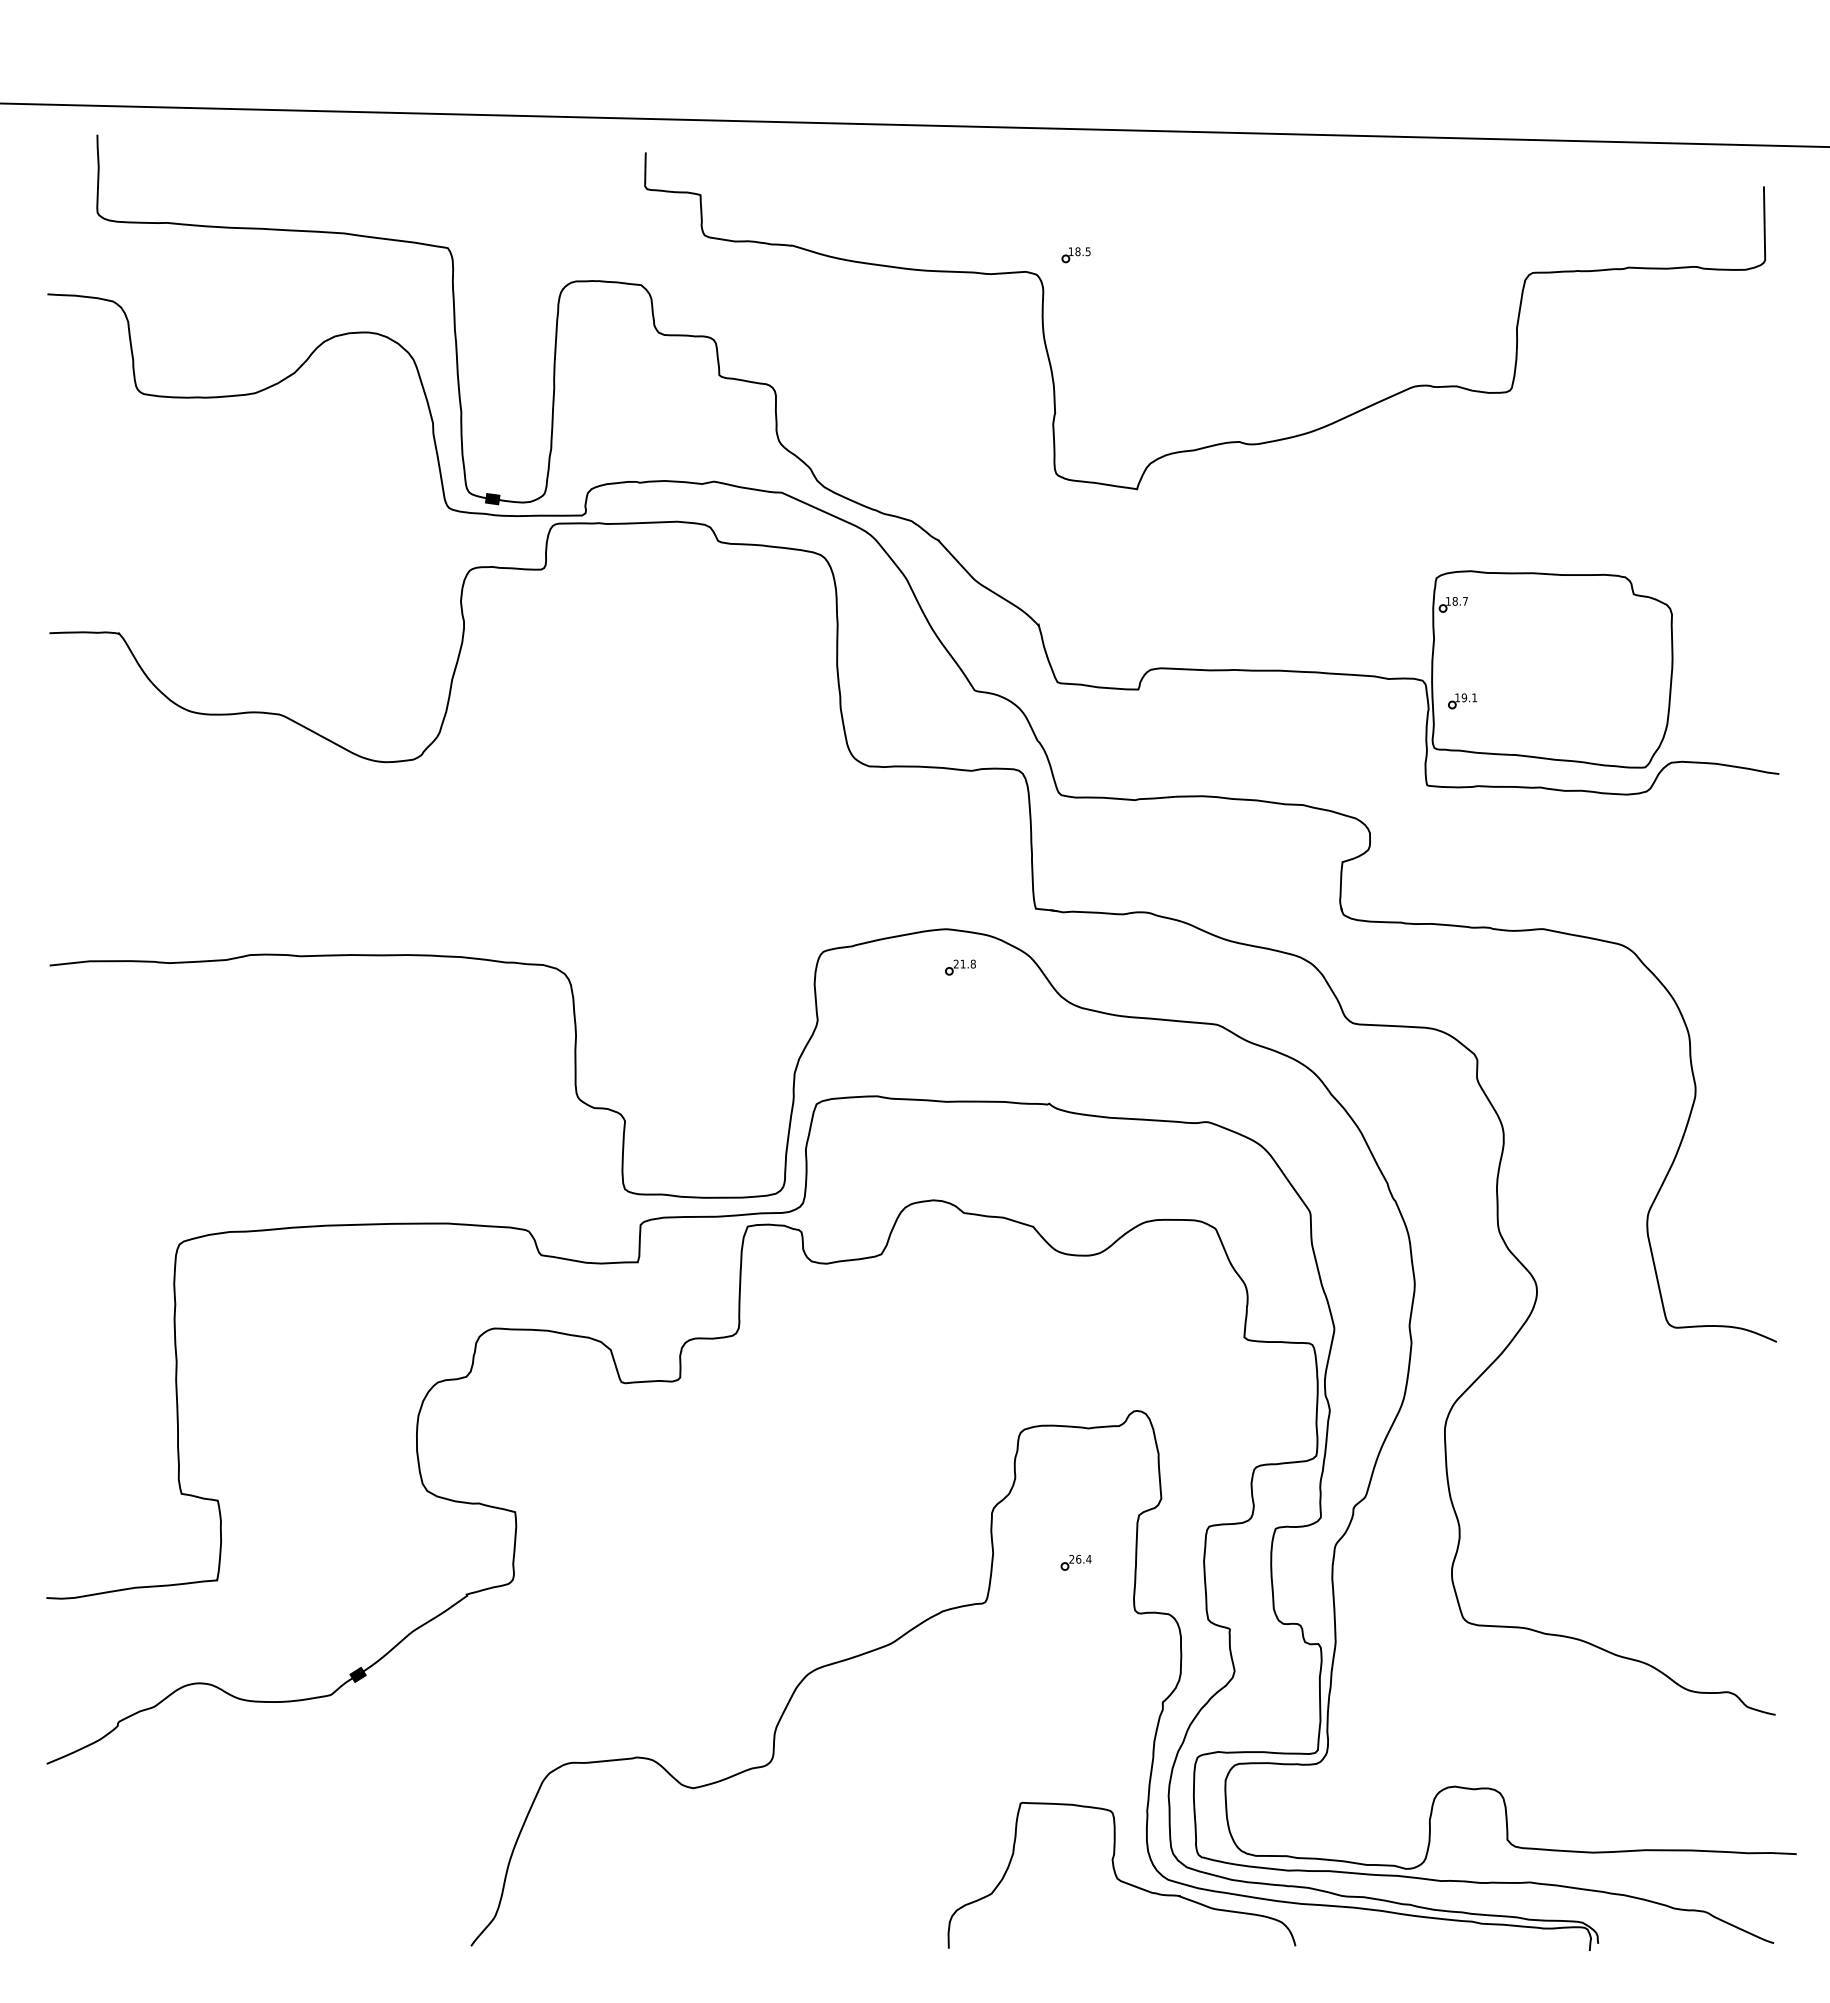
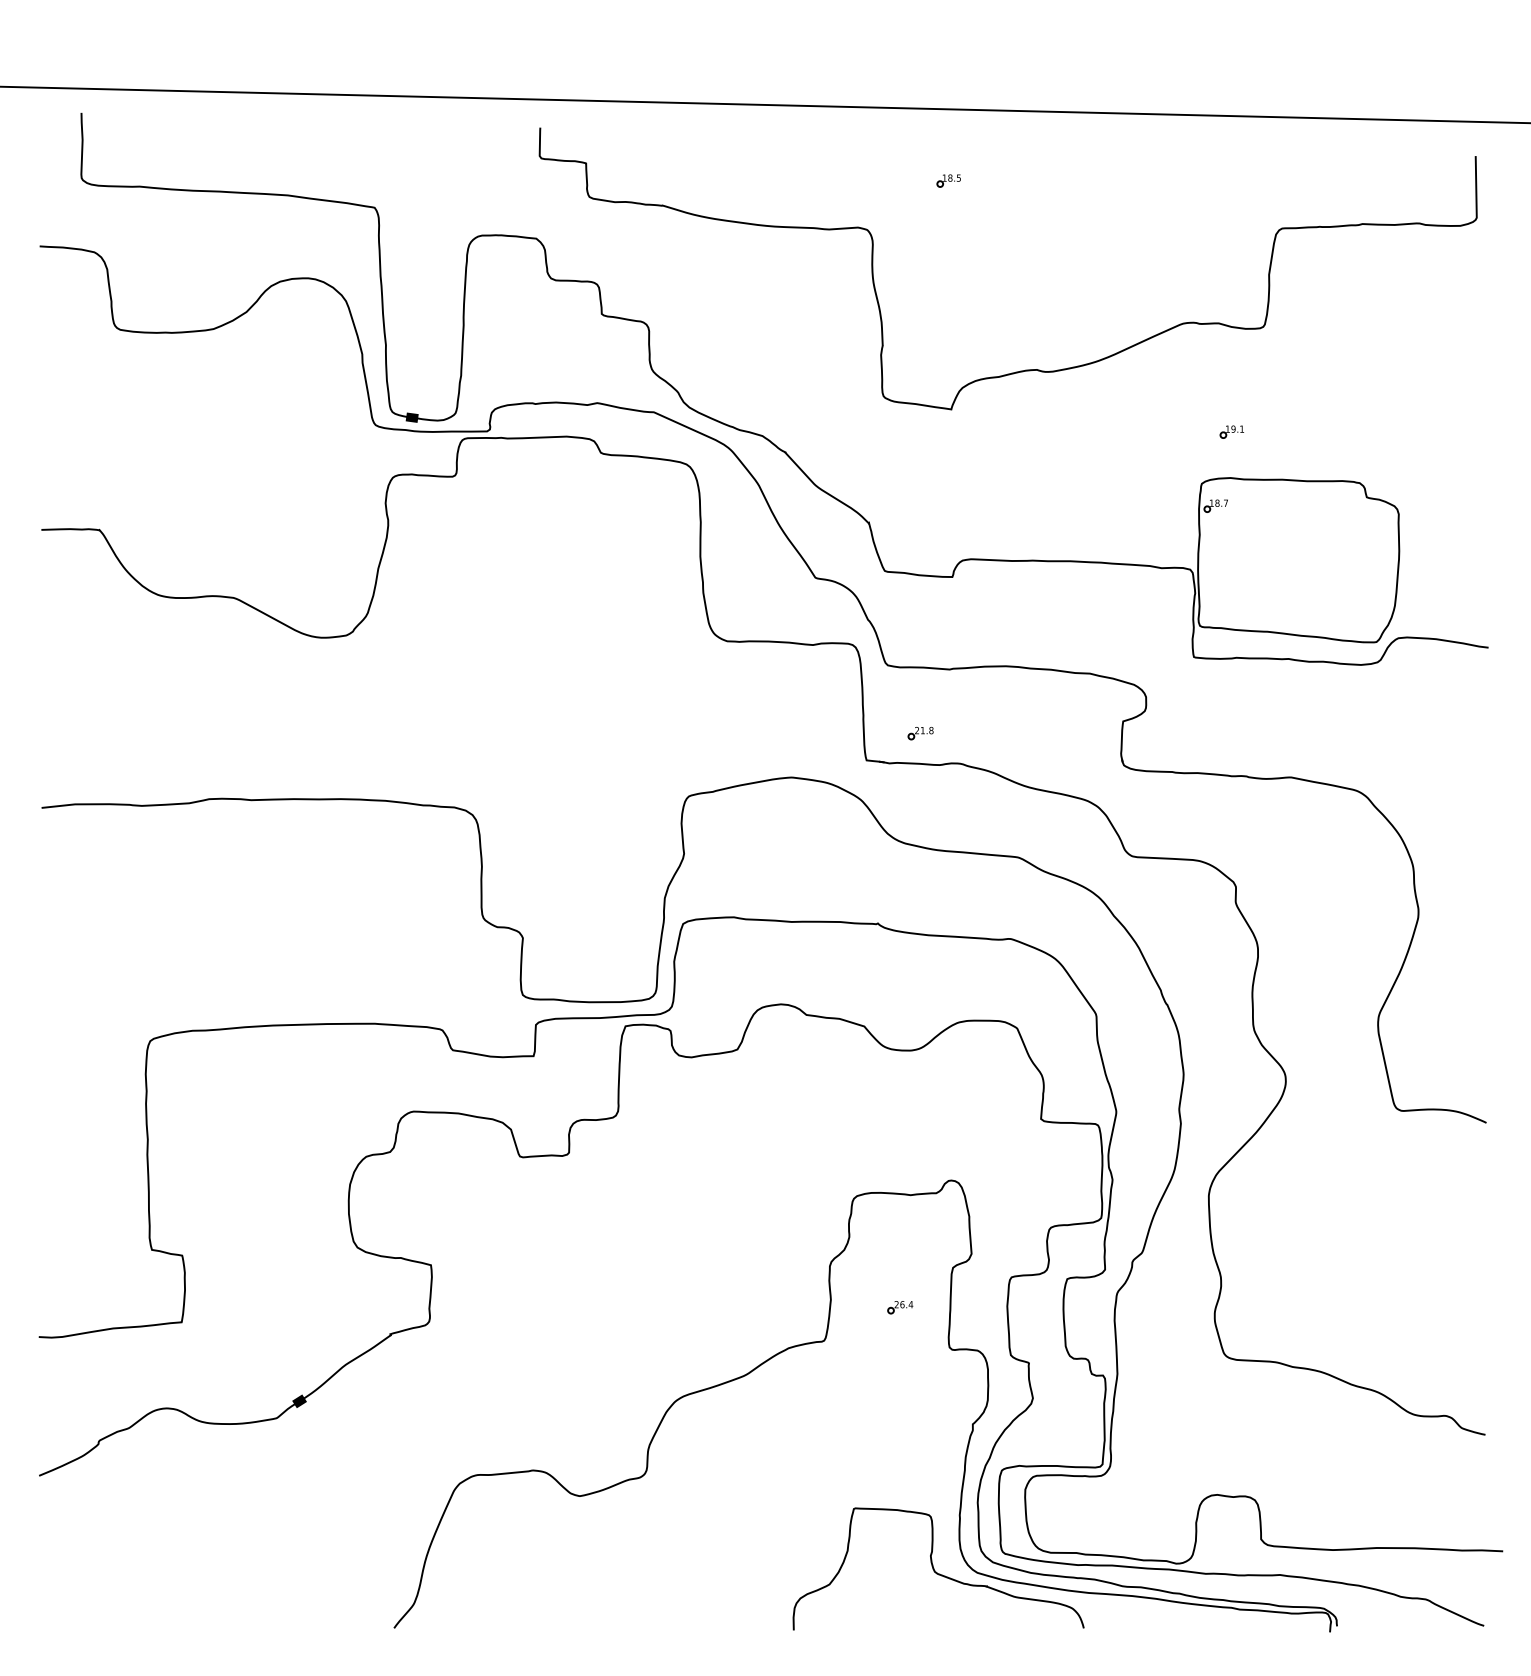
part: (1075, 255) -> (948, 181), moved
part: (1462, 701) -> (1231, 432), moved
part: (960, 967) -> (920, 733), moved

